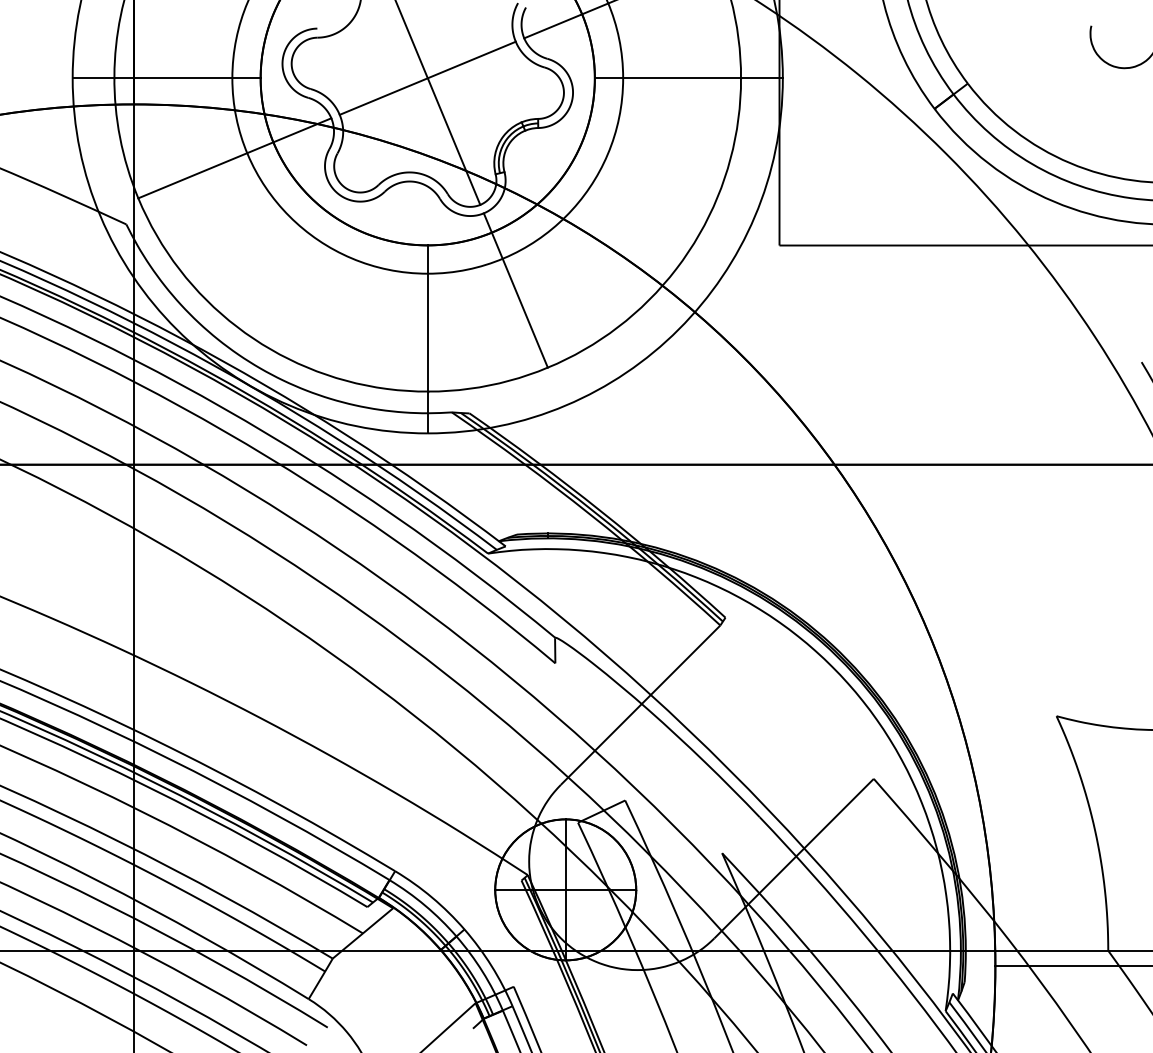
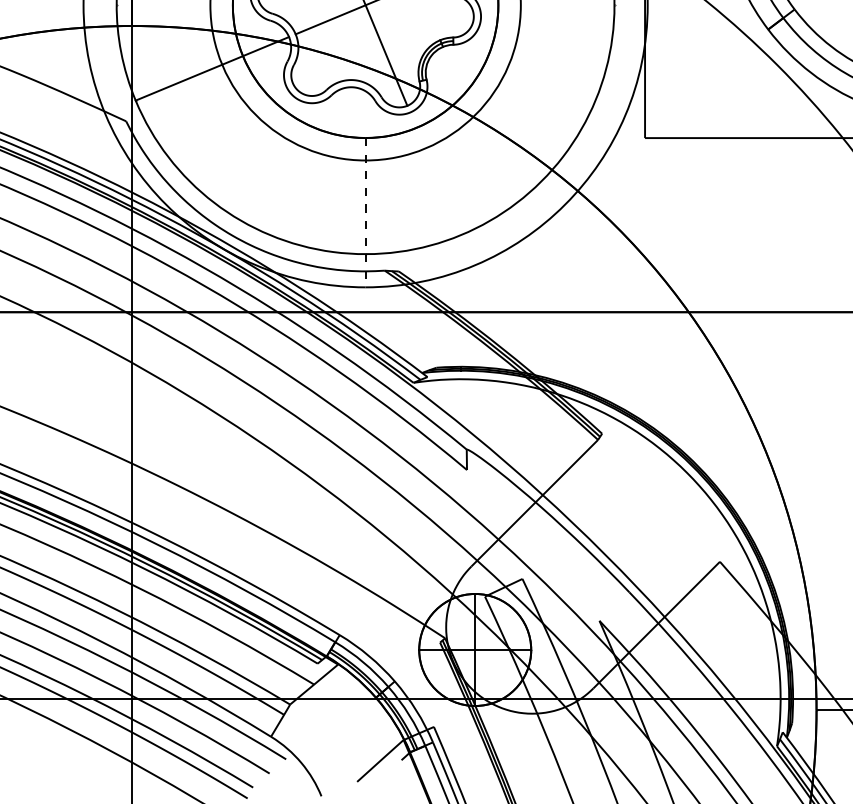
line: (166, 78) -> (158, 5), removed
line: (688, 78) -> (572, 5), removed
line: (515, 290) -> (435, 173), removed
line: (427, 339) -> (365, 212), solid -> dashed

